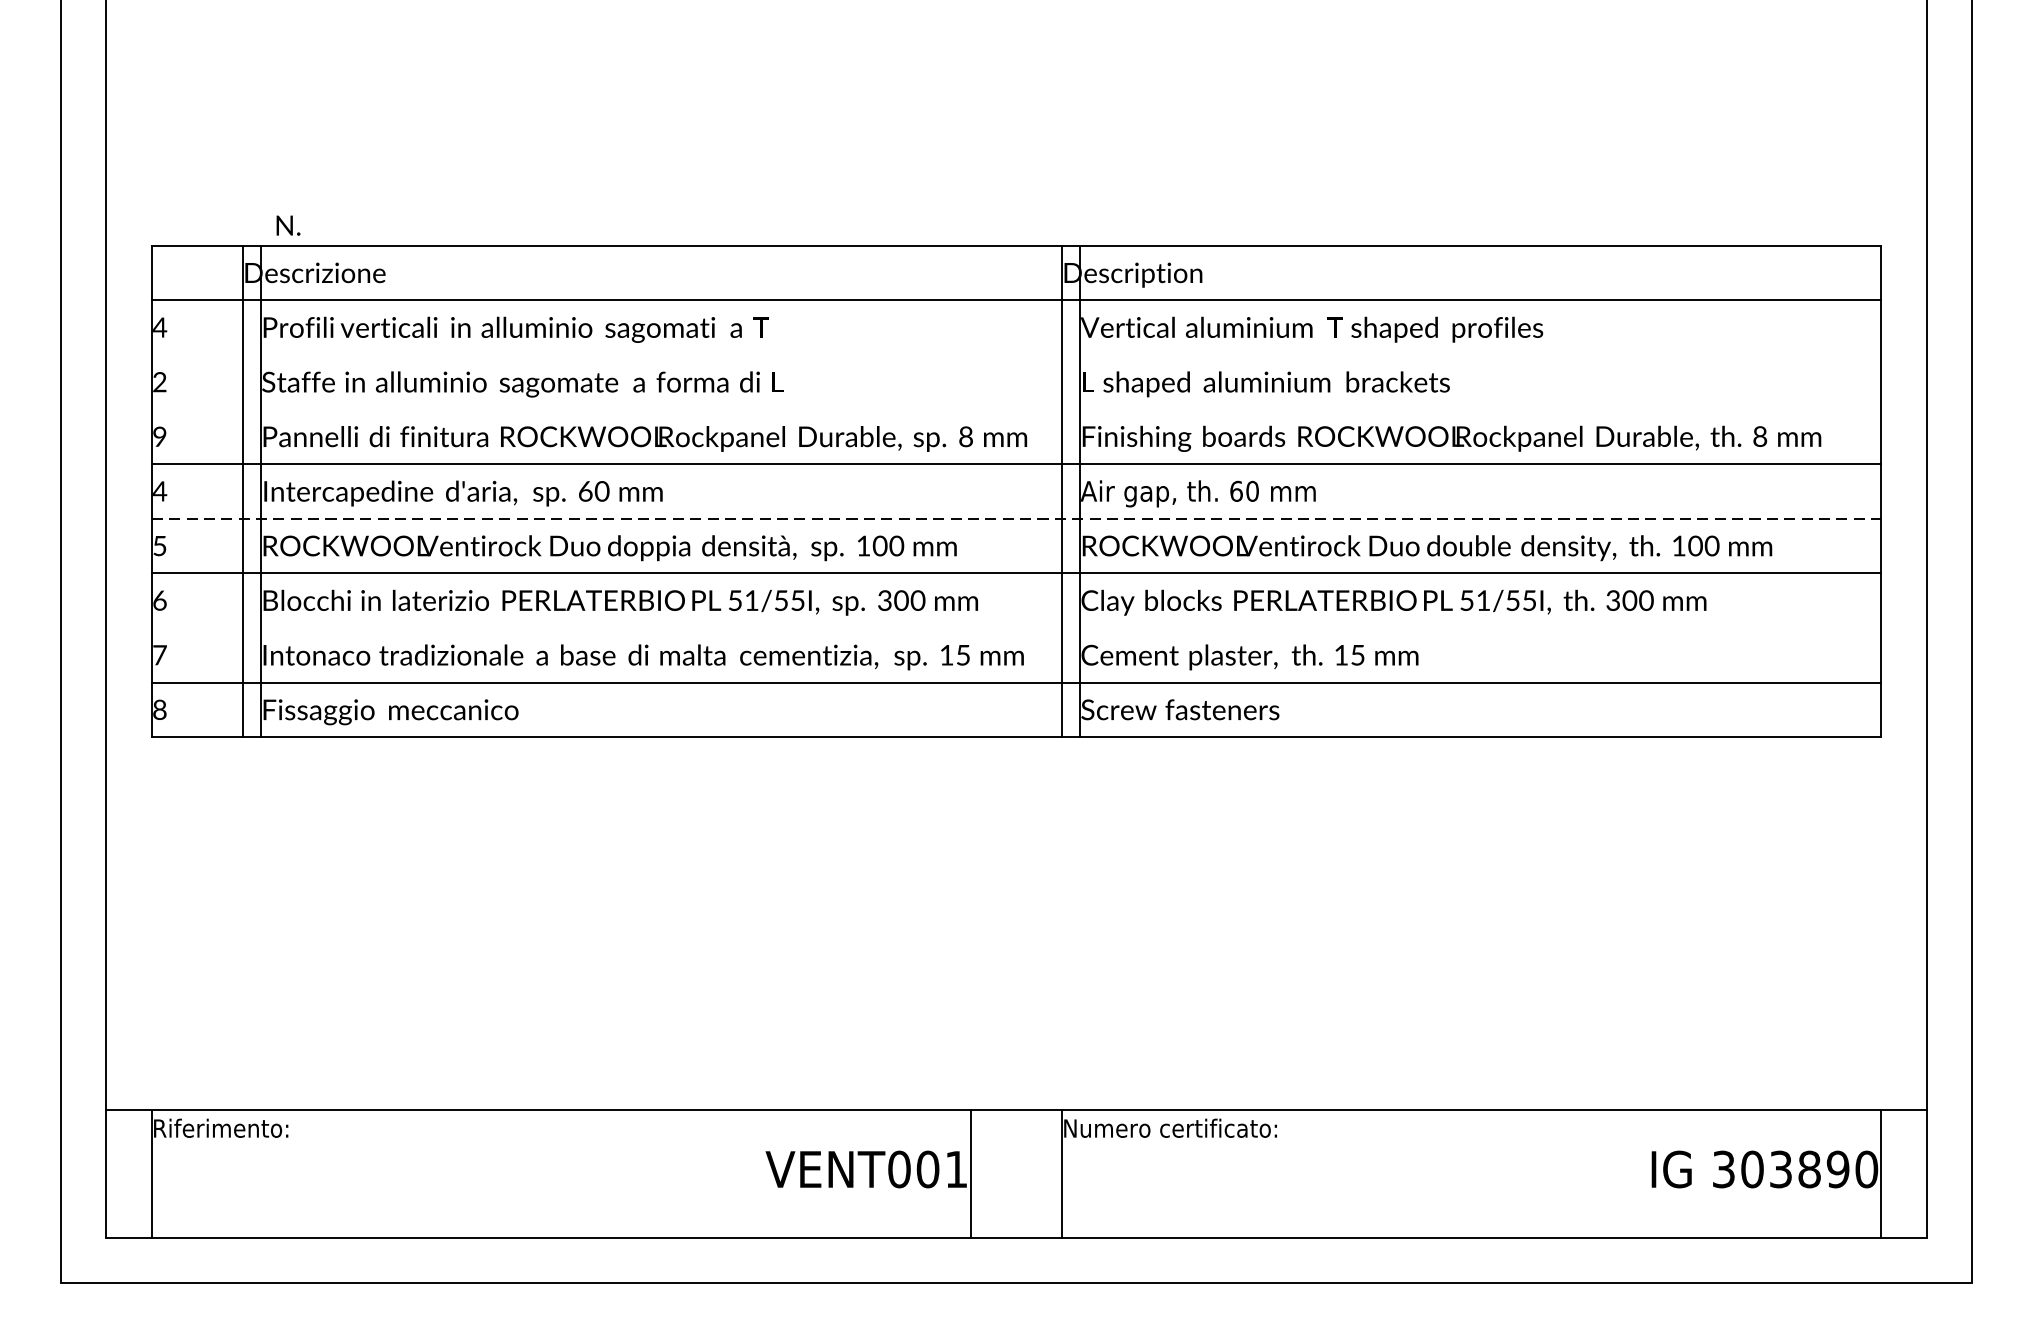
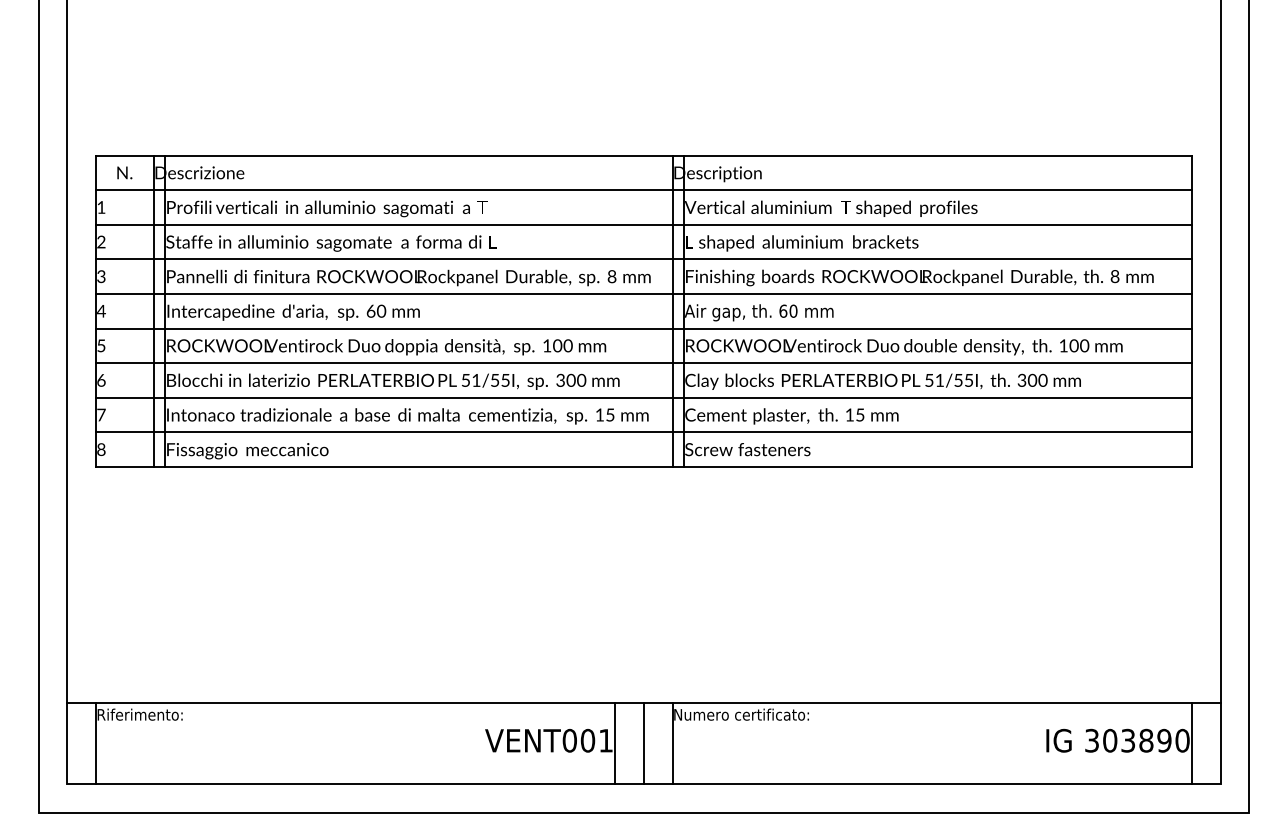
text: (287, 224) -> (124, 172), moved
text: (160, 327) -> (101, 207), 4 -> 1
line: (1015, 354) -> (643, 224), added
line: (1015, 409) -> (643, 259), added
text: (160, 436) -> (101, 276), 9 -> 3
line: (1015, 518) -> (643, 328), dashed -> solid
line: (1015, 627) -> (643, 397), added
line: (1015, 1173) -> (643, 743), added

